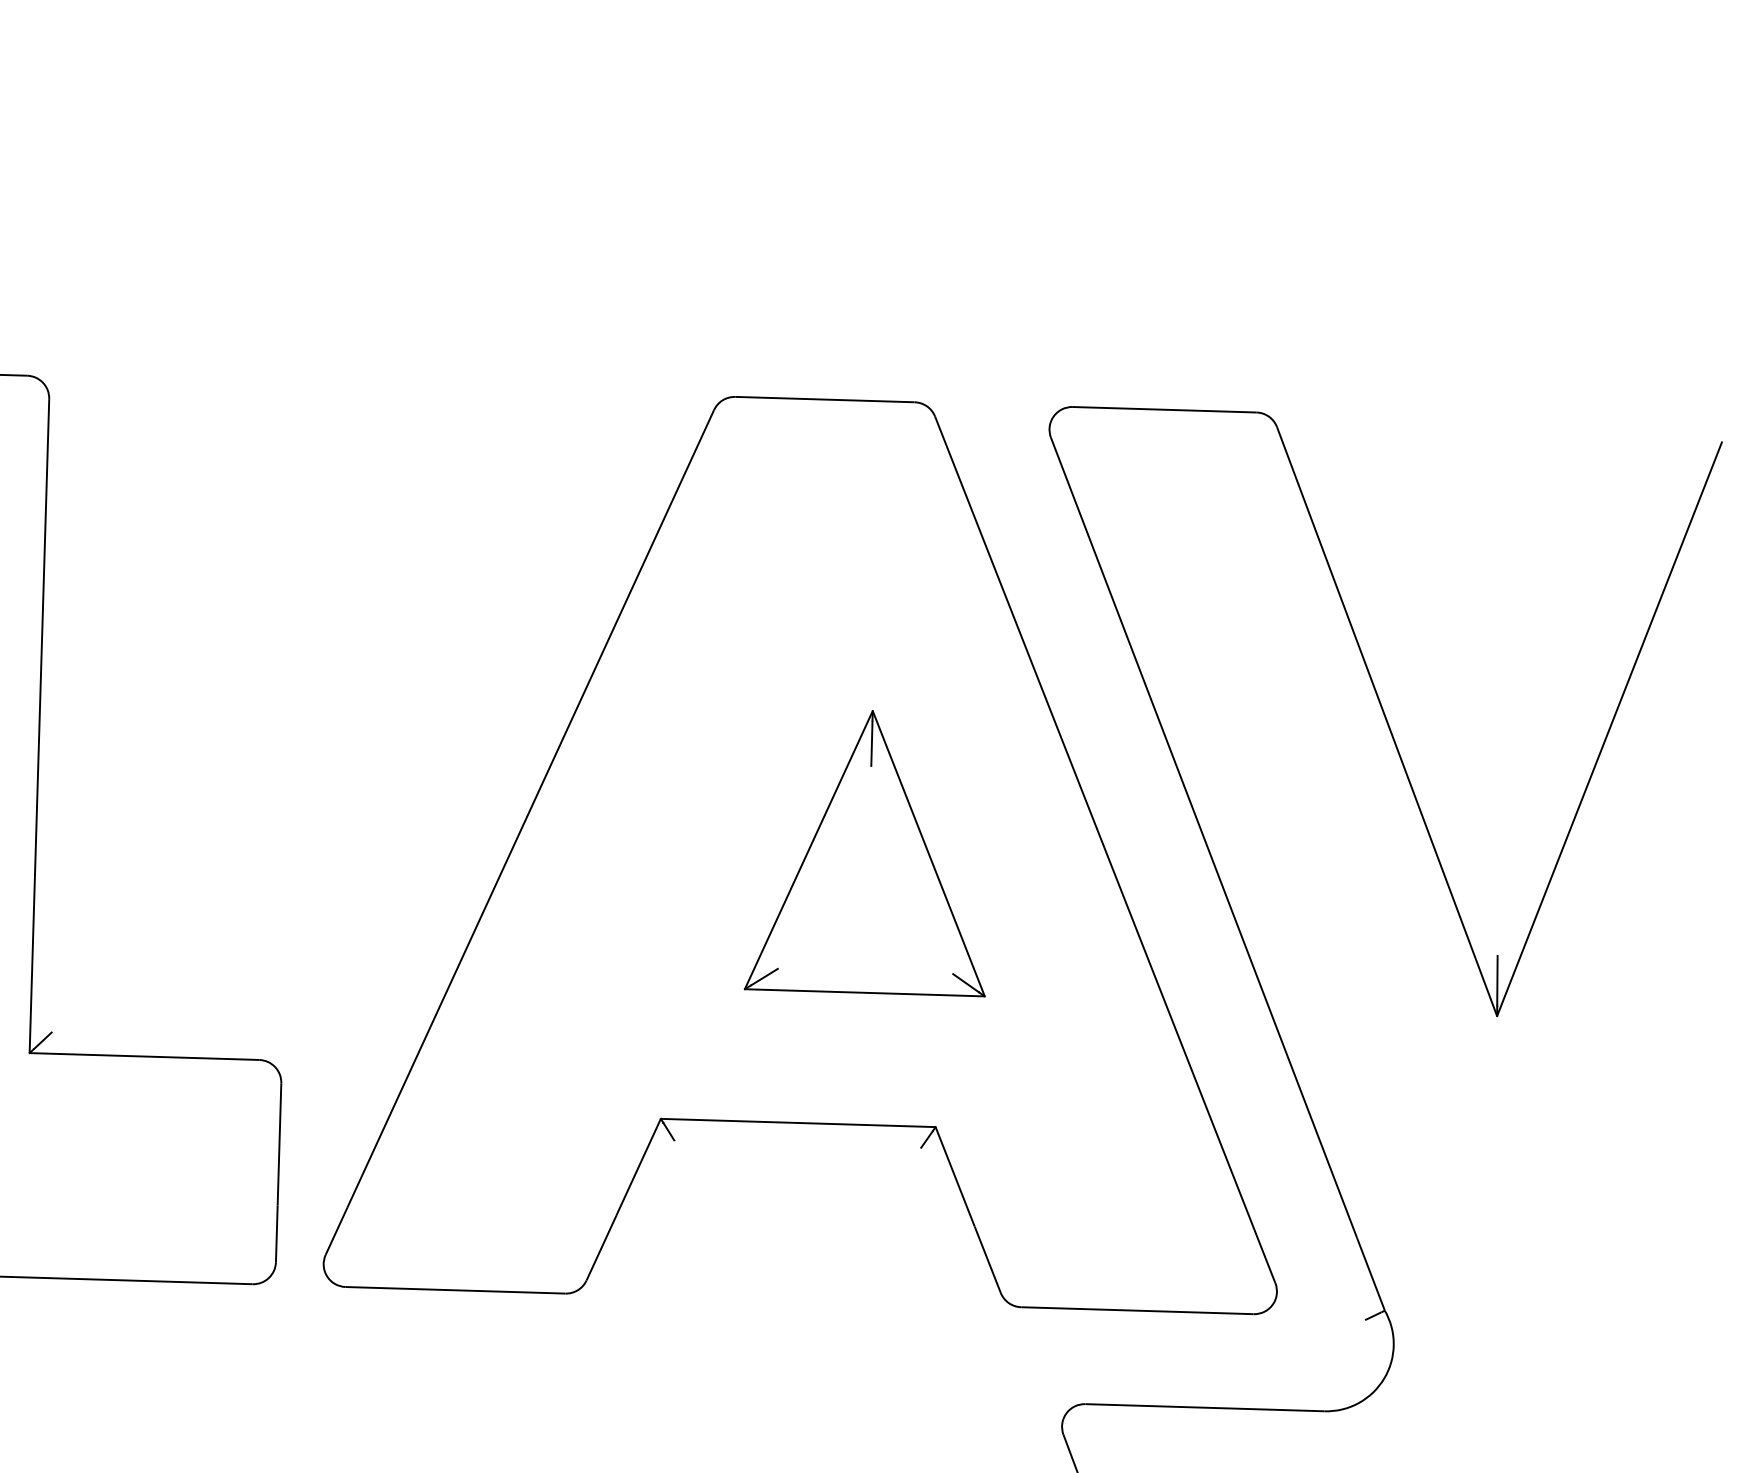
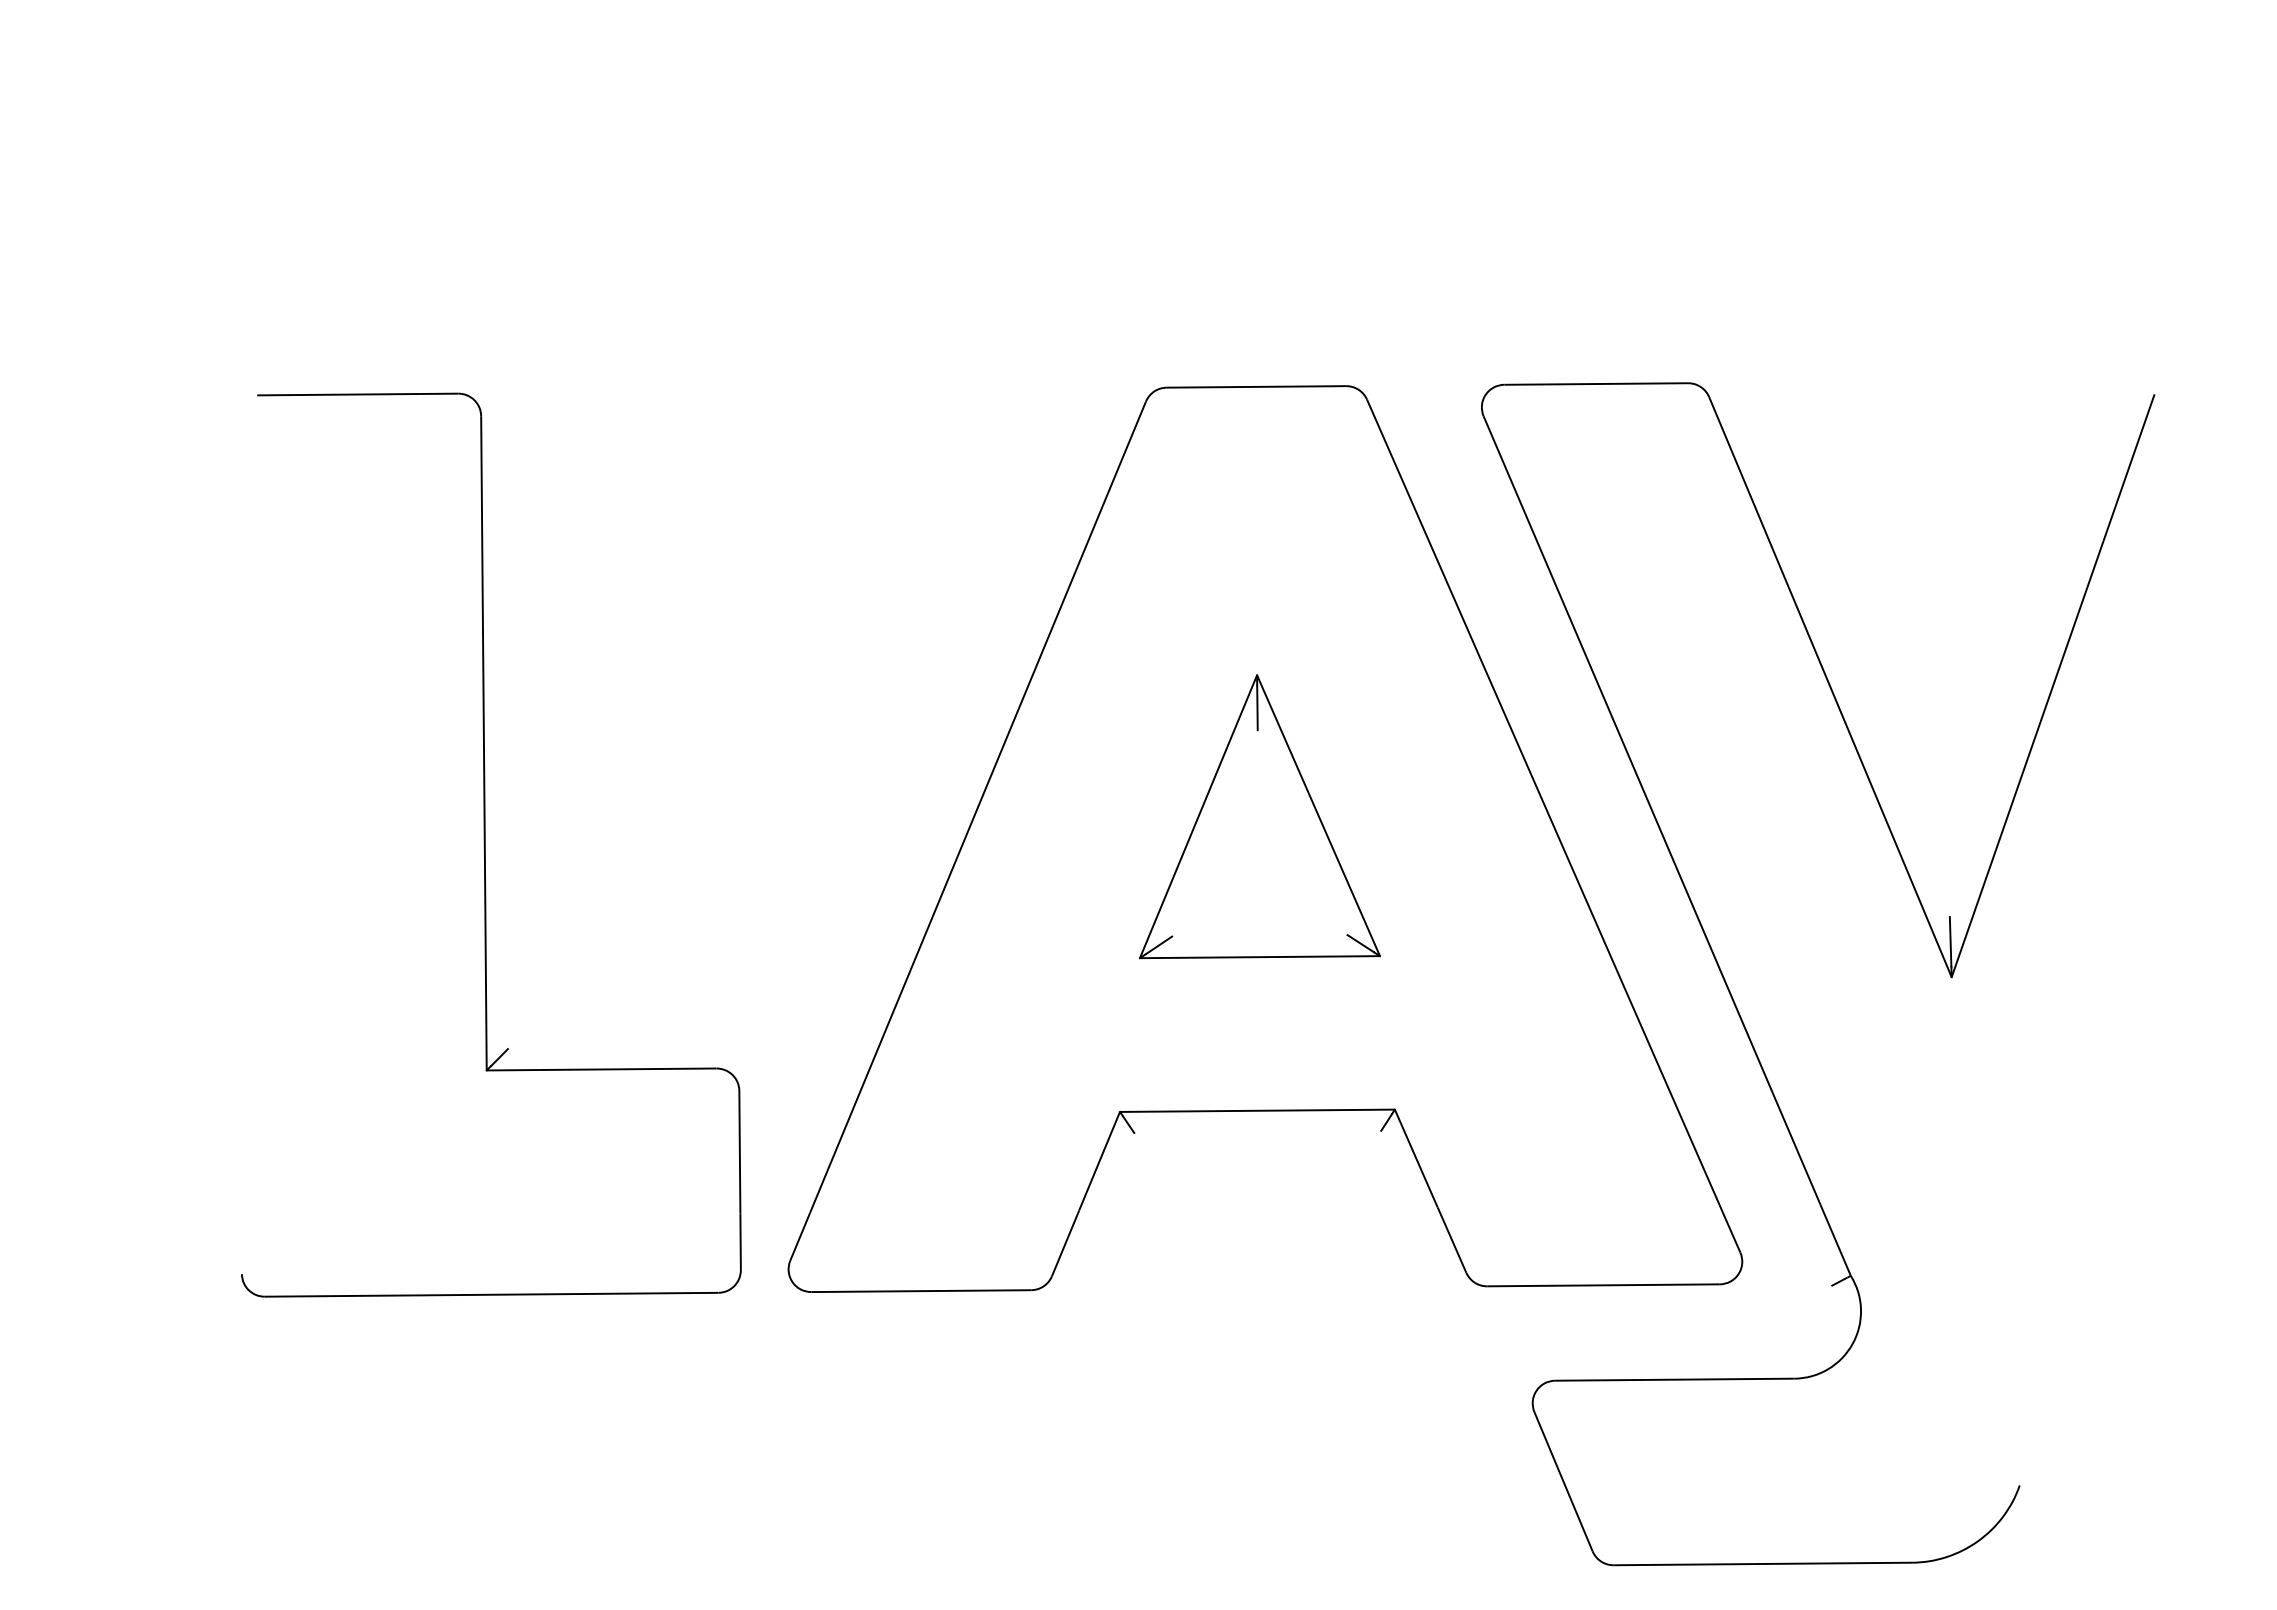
part: (869, 852) -> (1259, 816), moved

